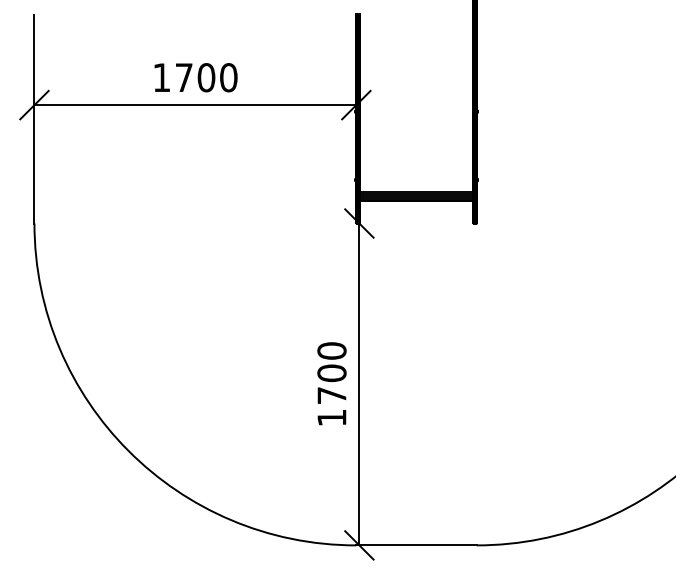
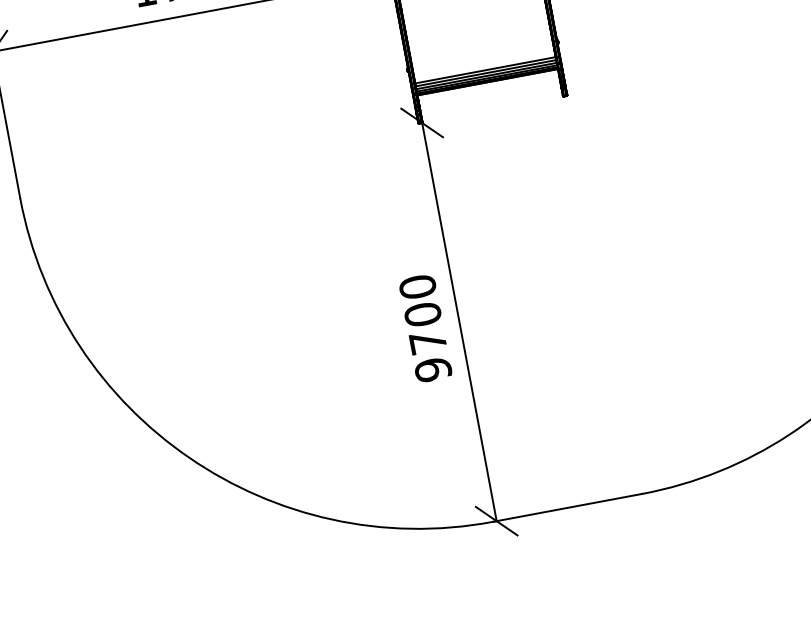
text: (331, 417) -> (432, 369), 1700 -> 9700

